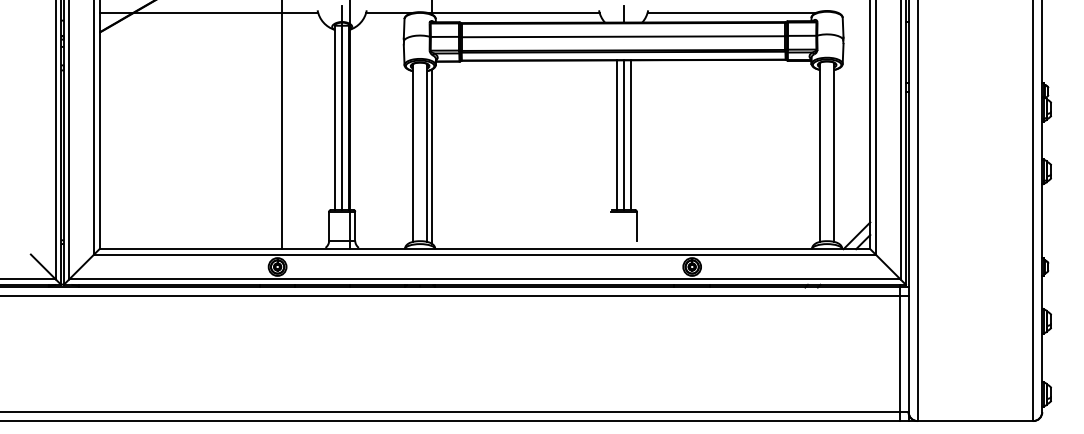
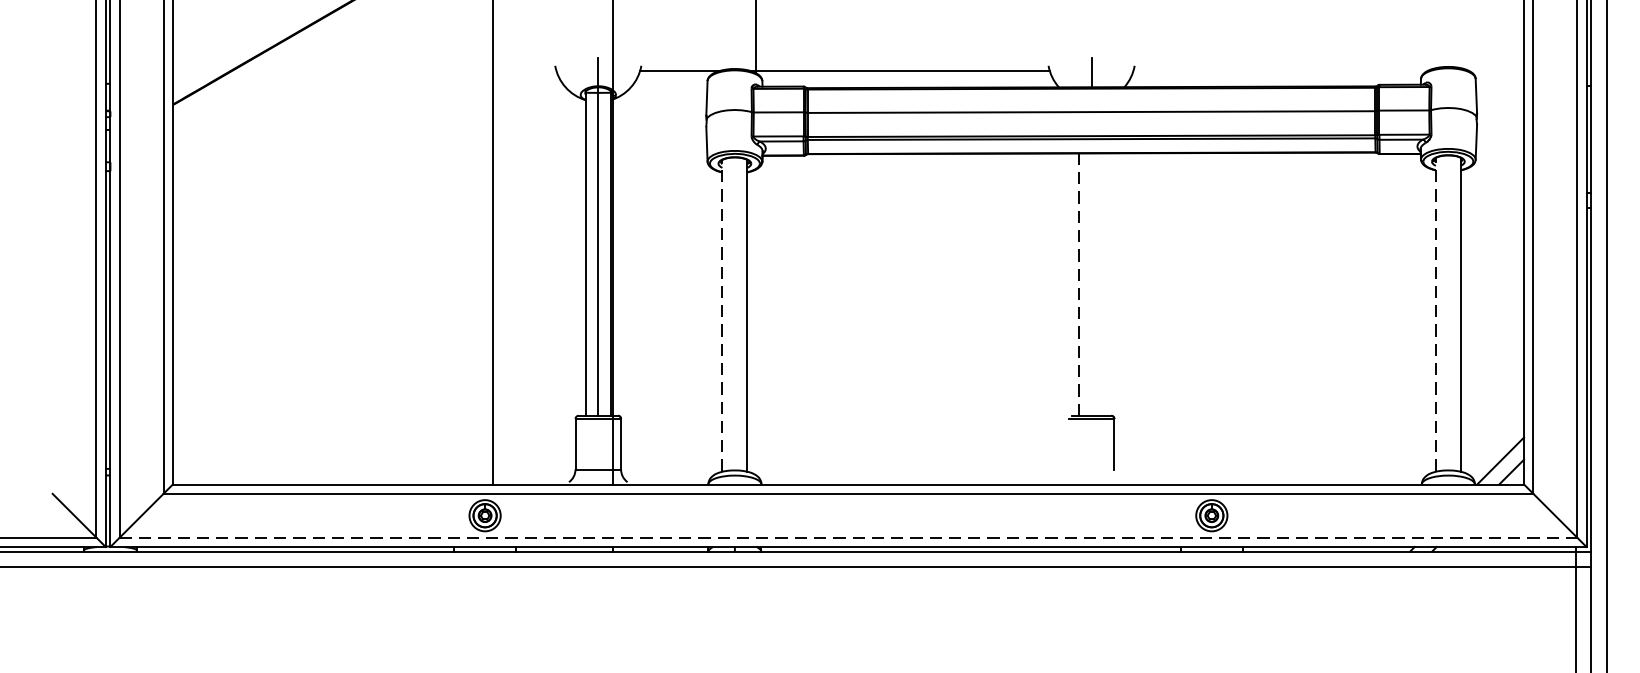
line: (208, 13) -> (363, 71), removed
line: (731, 13) -> (1280, 71), removed
line: (616, 135) -> (1079, 285), solid -> dashed
line: (623, 135) -> (1091, 285), removed
line: (630, 135) -> (1103, 285), removed
line: (820, 152) -> (1436, 315), solid -> dashed
line: (412, 153) -> (721, 316), solid -> dashed
line: (432, 156) -> (756, 322), removed
line: (484, 279) -> (847, 537), solid -> dashed

